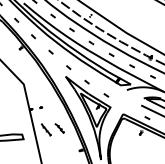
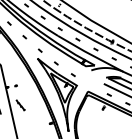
part: (59, 128) -> (32, 104), removed

